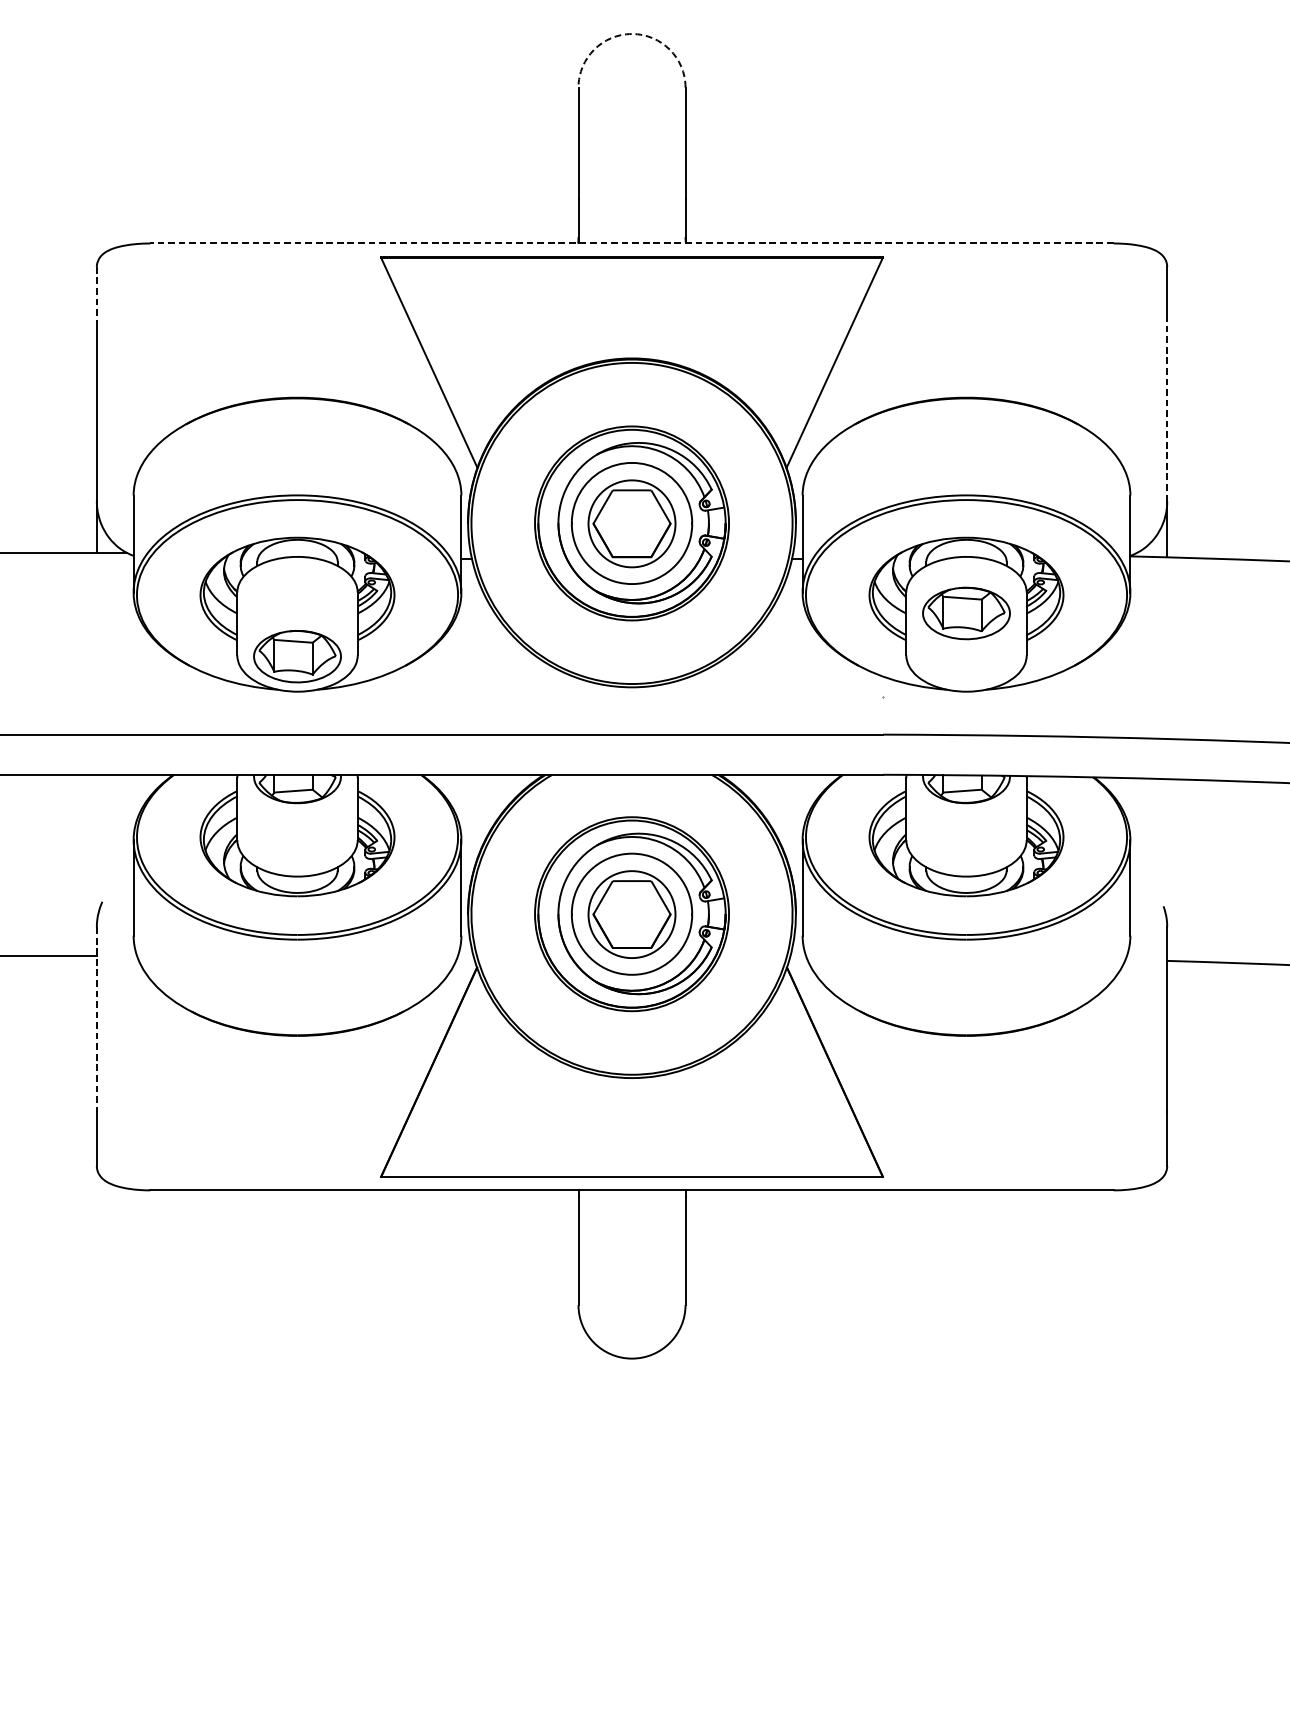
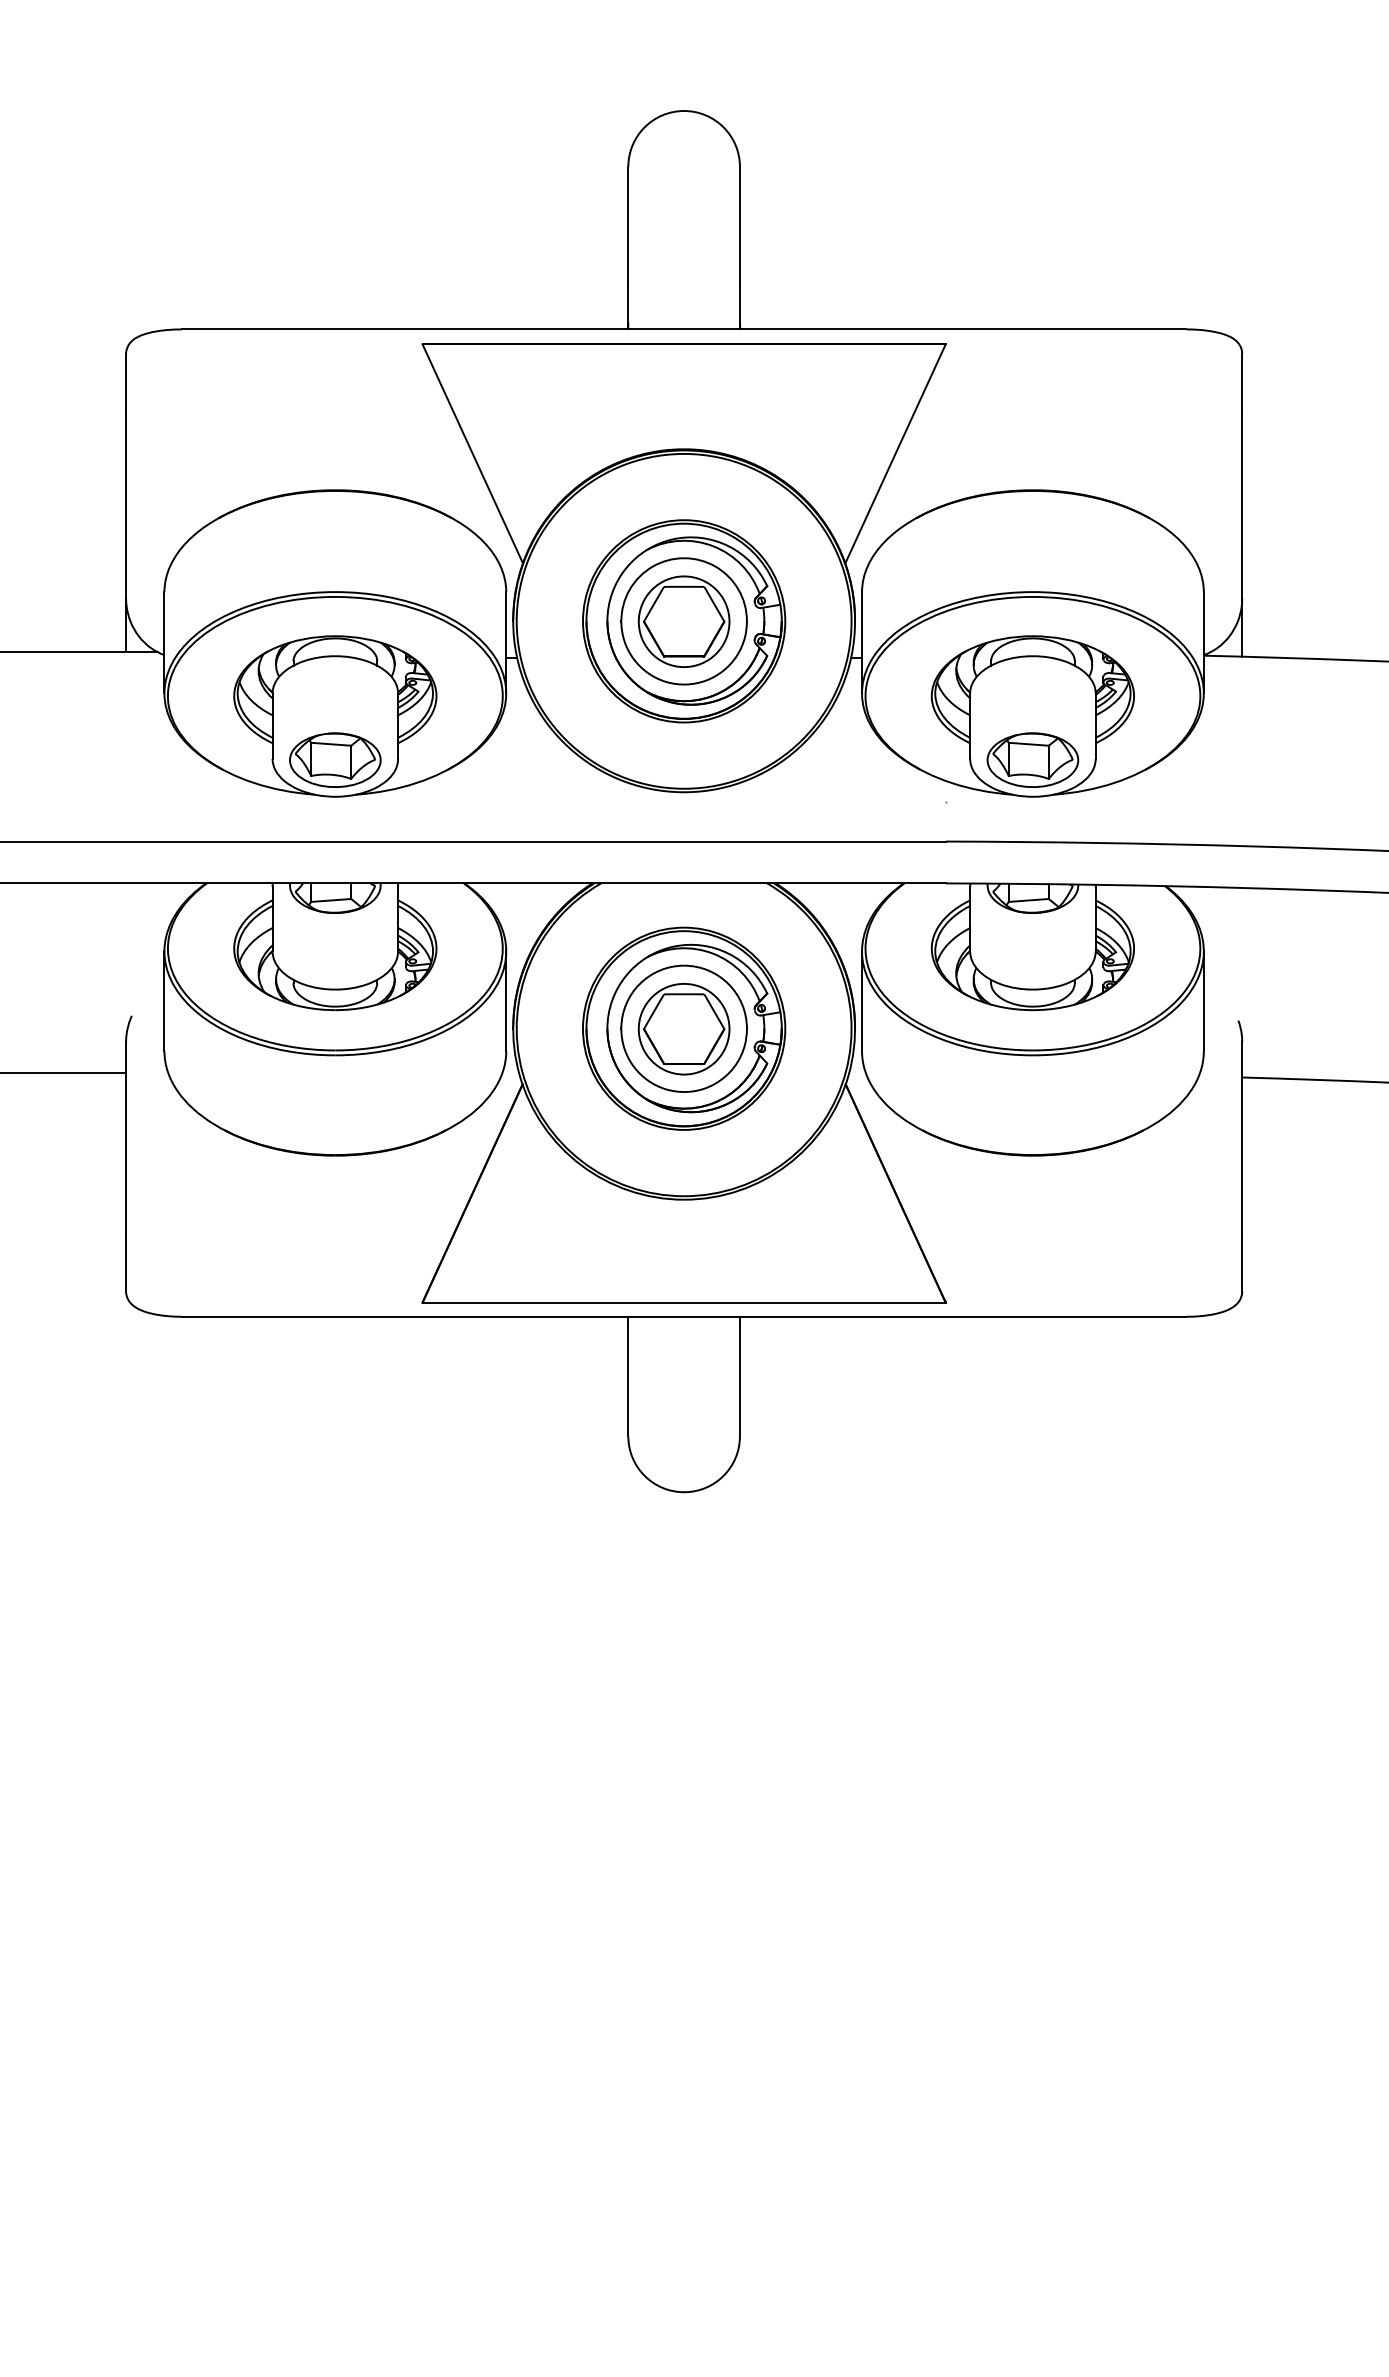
arc: (632, 34) -> (684, 111), dashed -> solid
line: (631, 243) -> (683, 329), dashed -> solid
line: (97, 294) -> (126, 382), dashed -> solid
line: (1167, 410) -> (1242, 503), dashed -> solid
part: (966, 612) -> (1032, 759), moved
line: (97, 1020) -> (126, 1139), dashed -> solid

